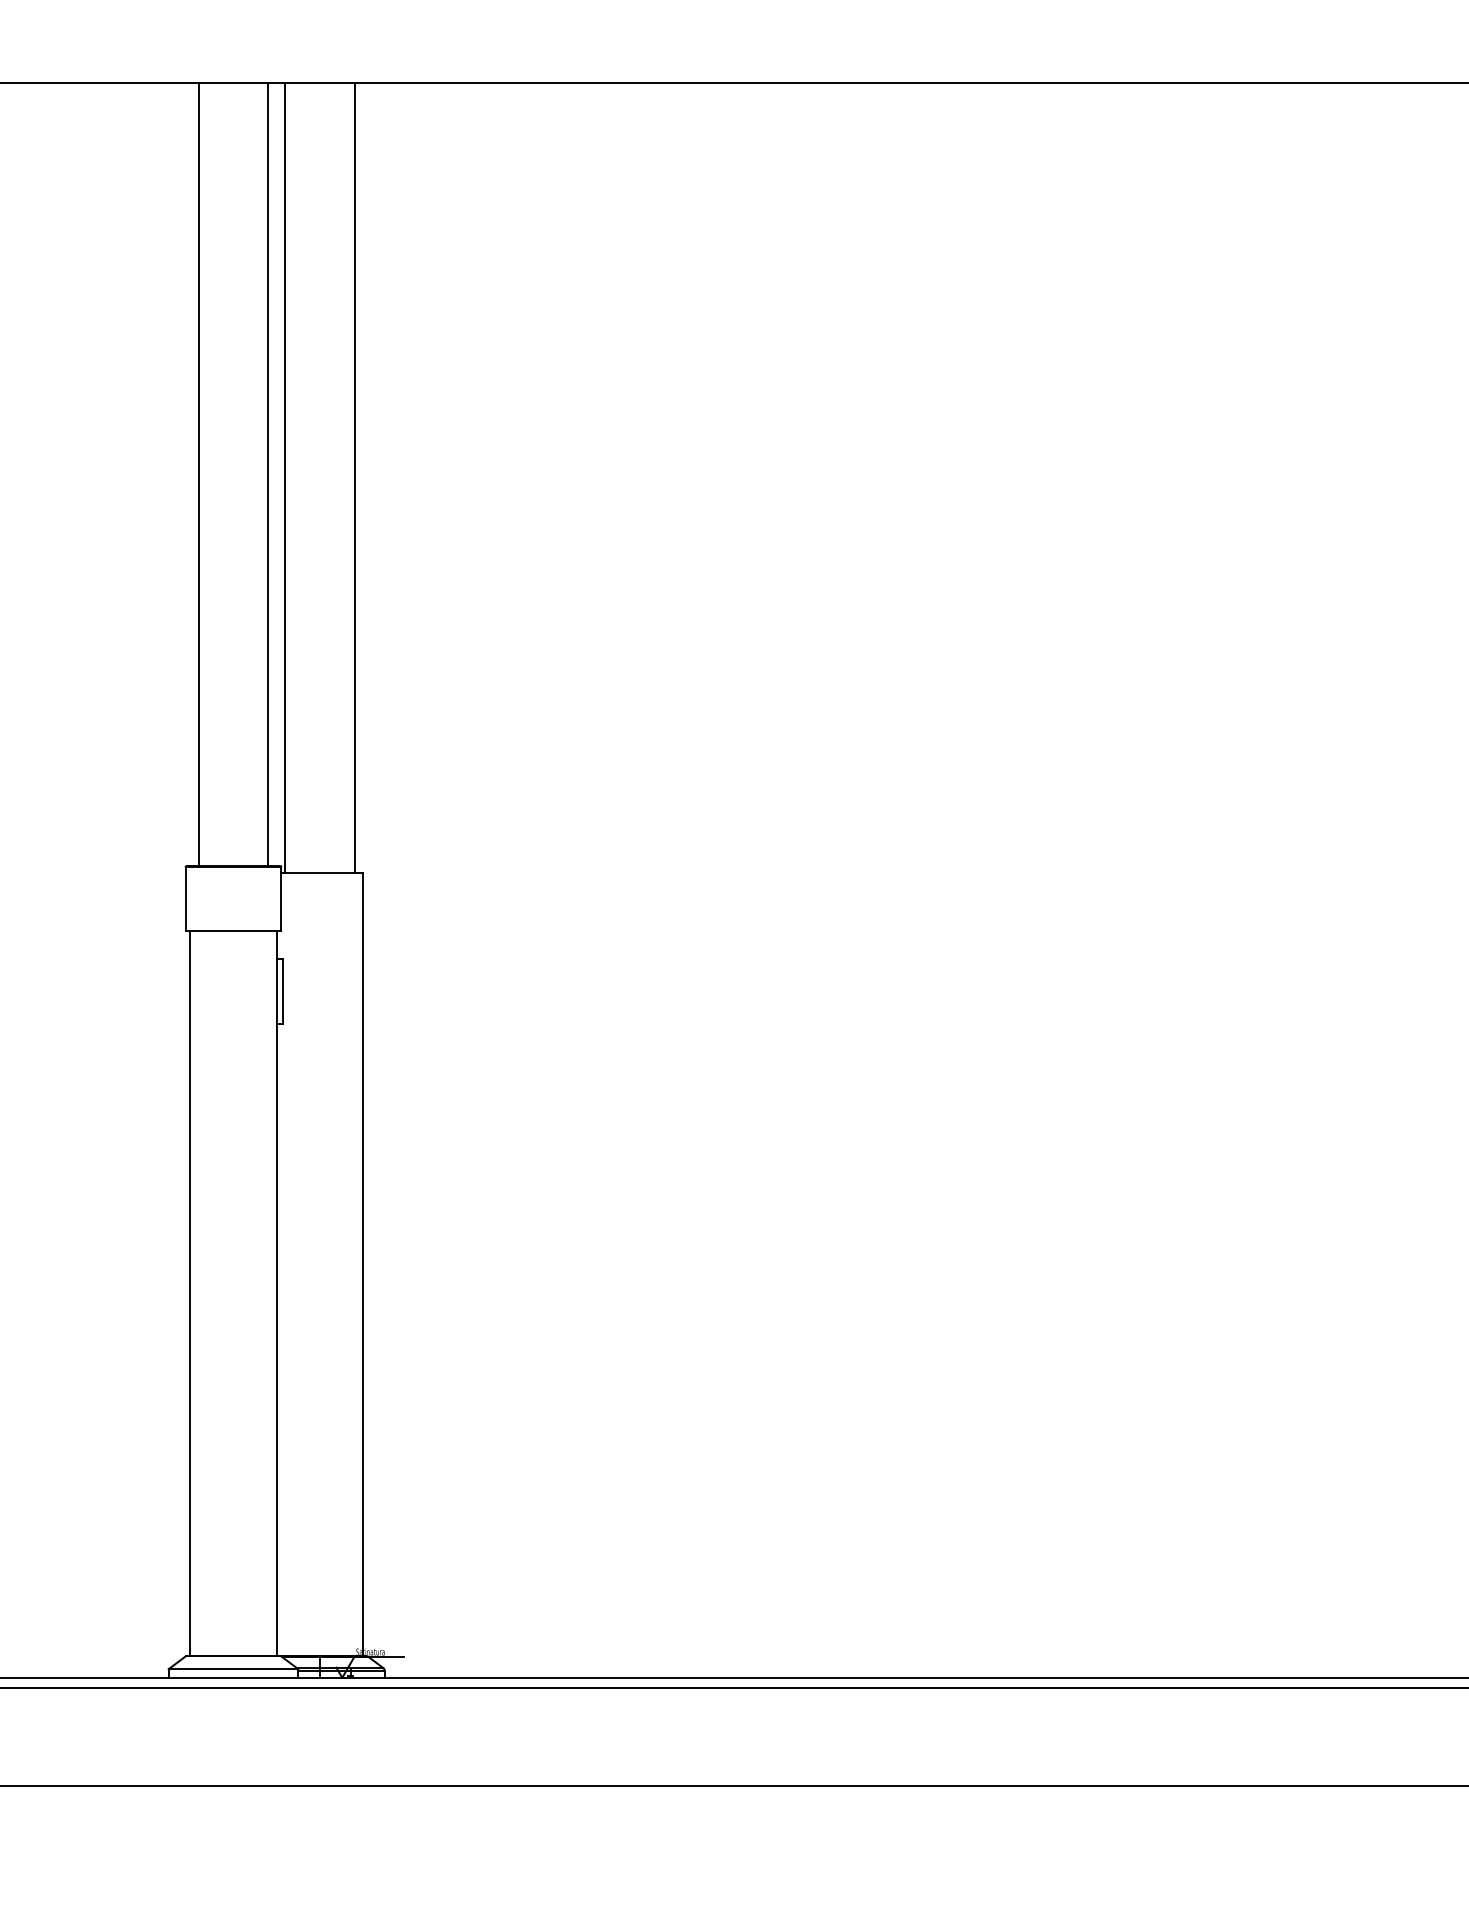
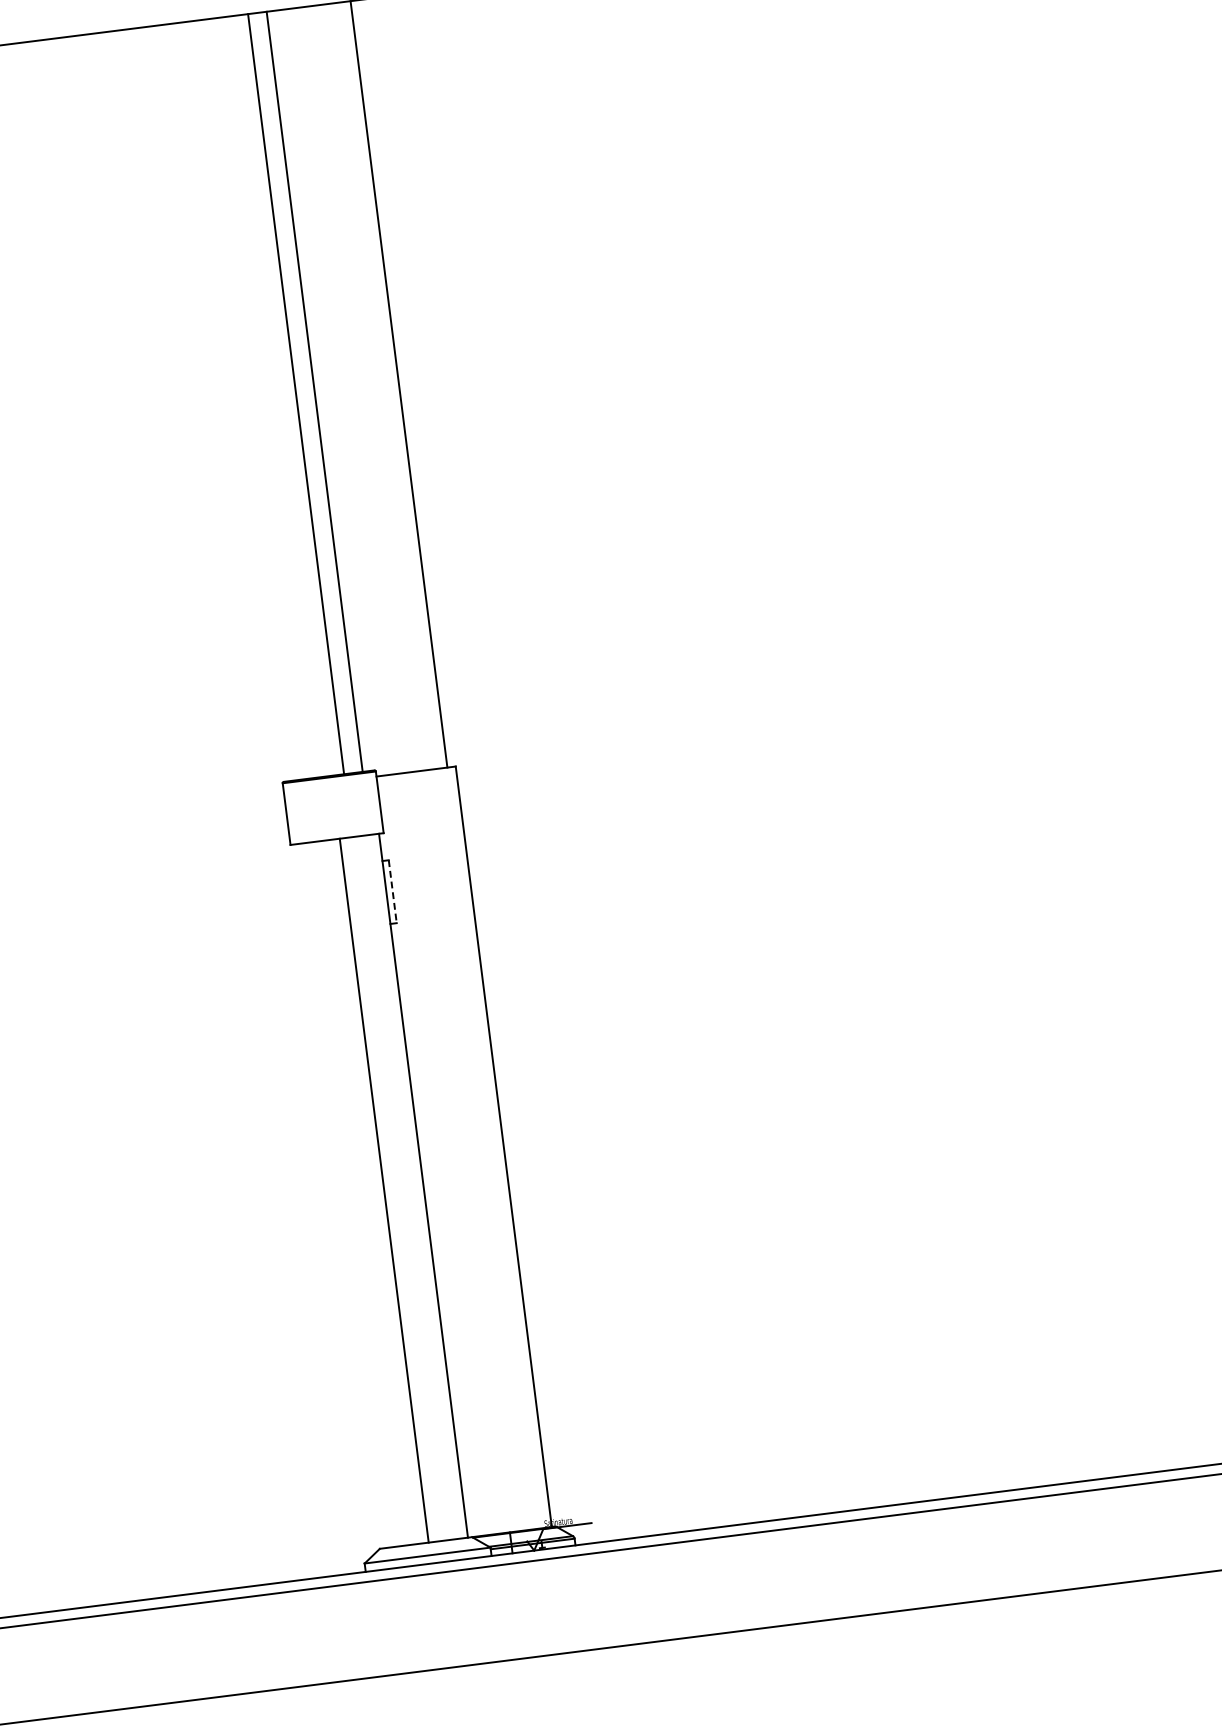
line: (198, 474) -> (295, 394), moved
line: (285, 477) -> (331, 392), removed
line: (283, 991) -> (393, 891), solid -> dashed
line: (190, 1293) -> (384, 1190), moved

